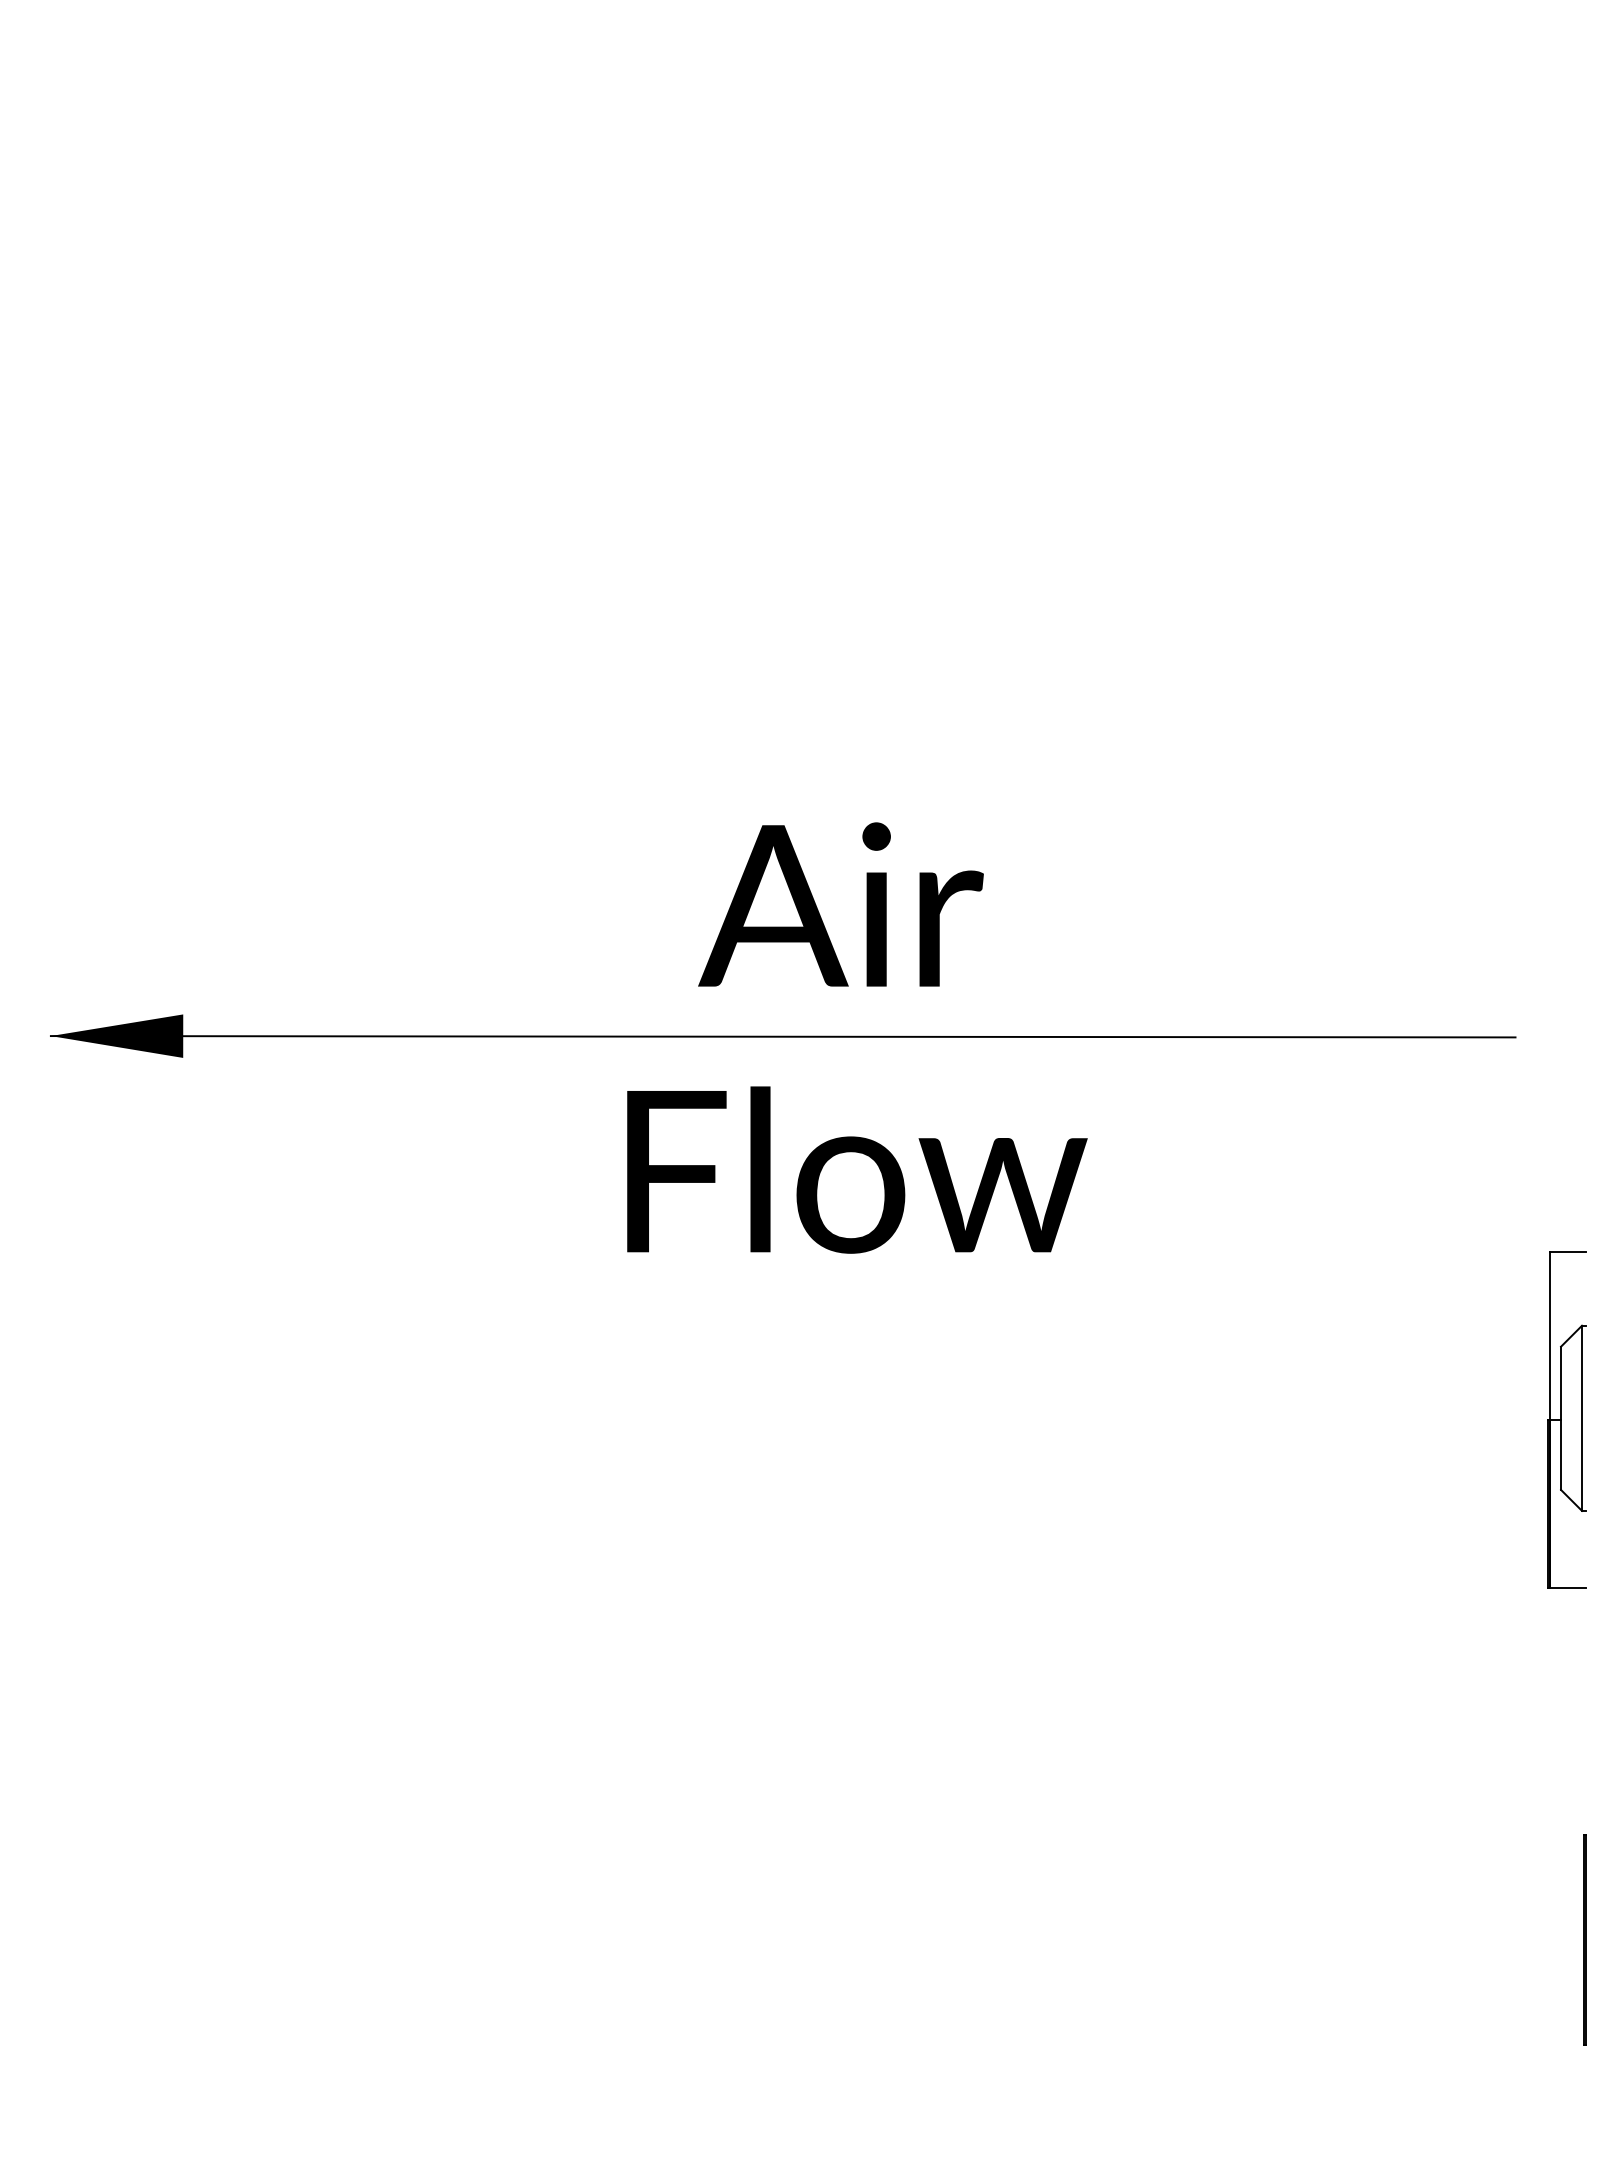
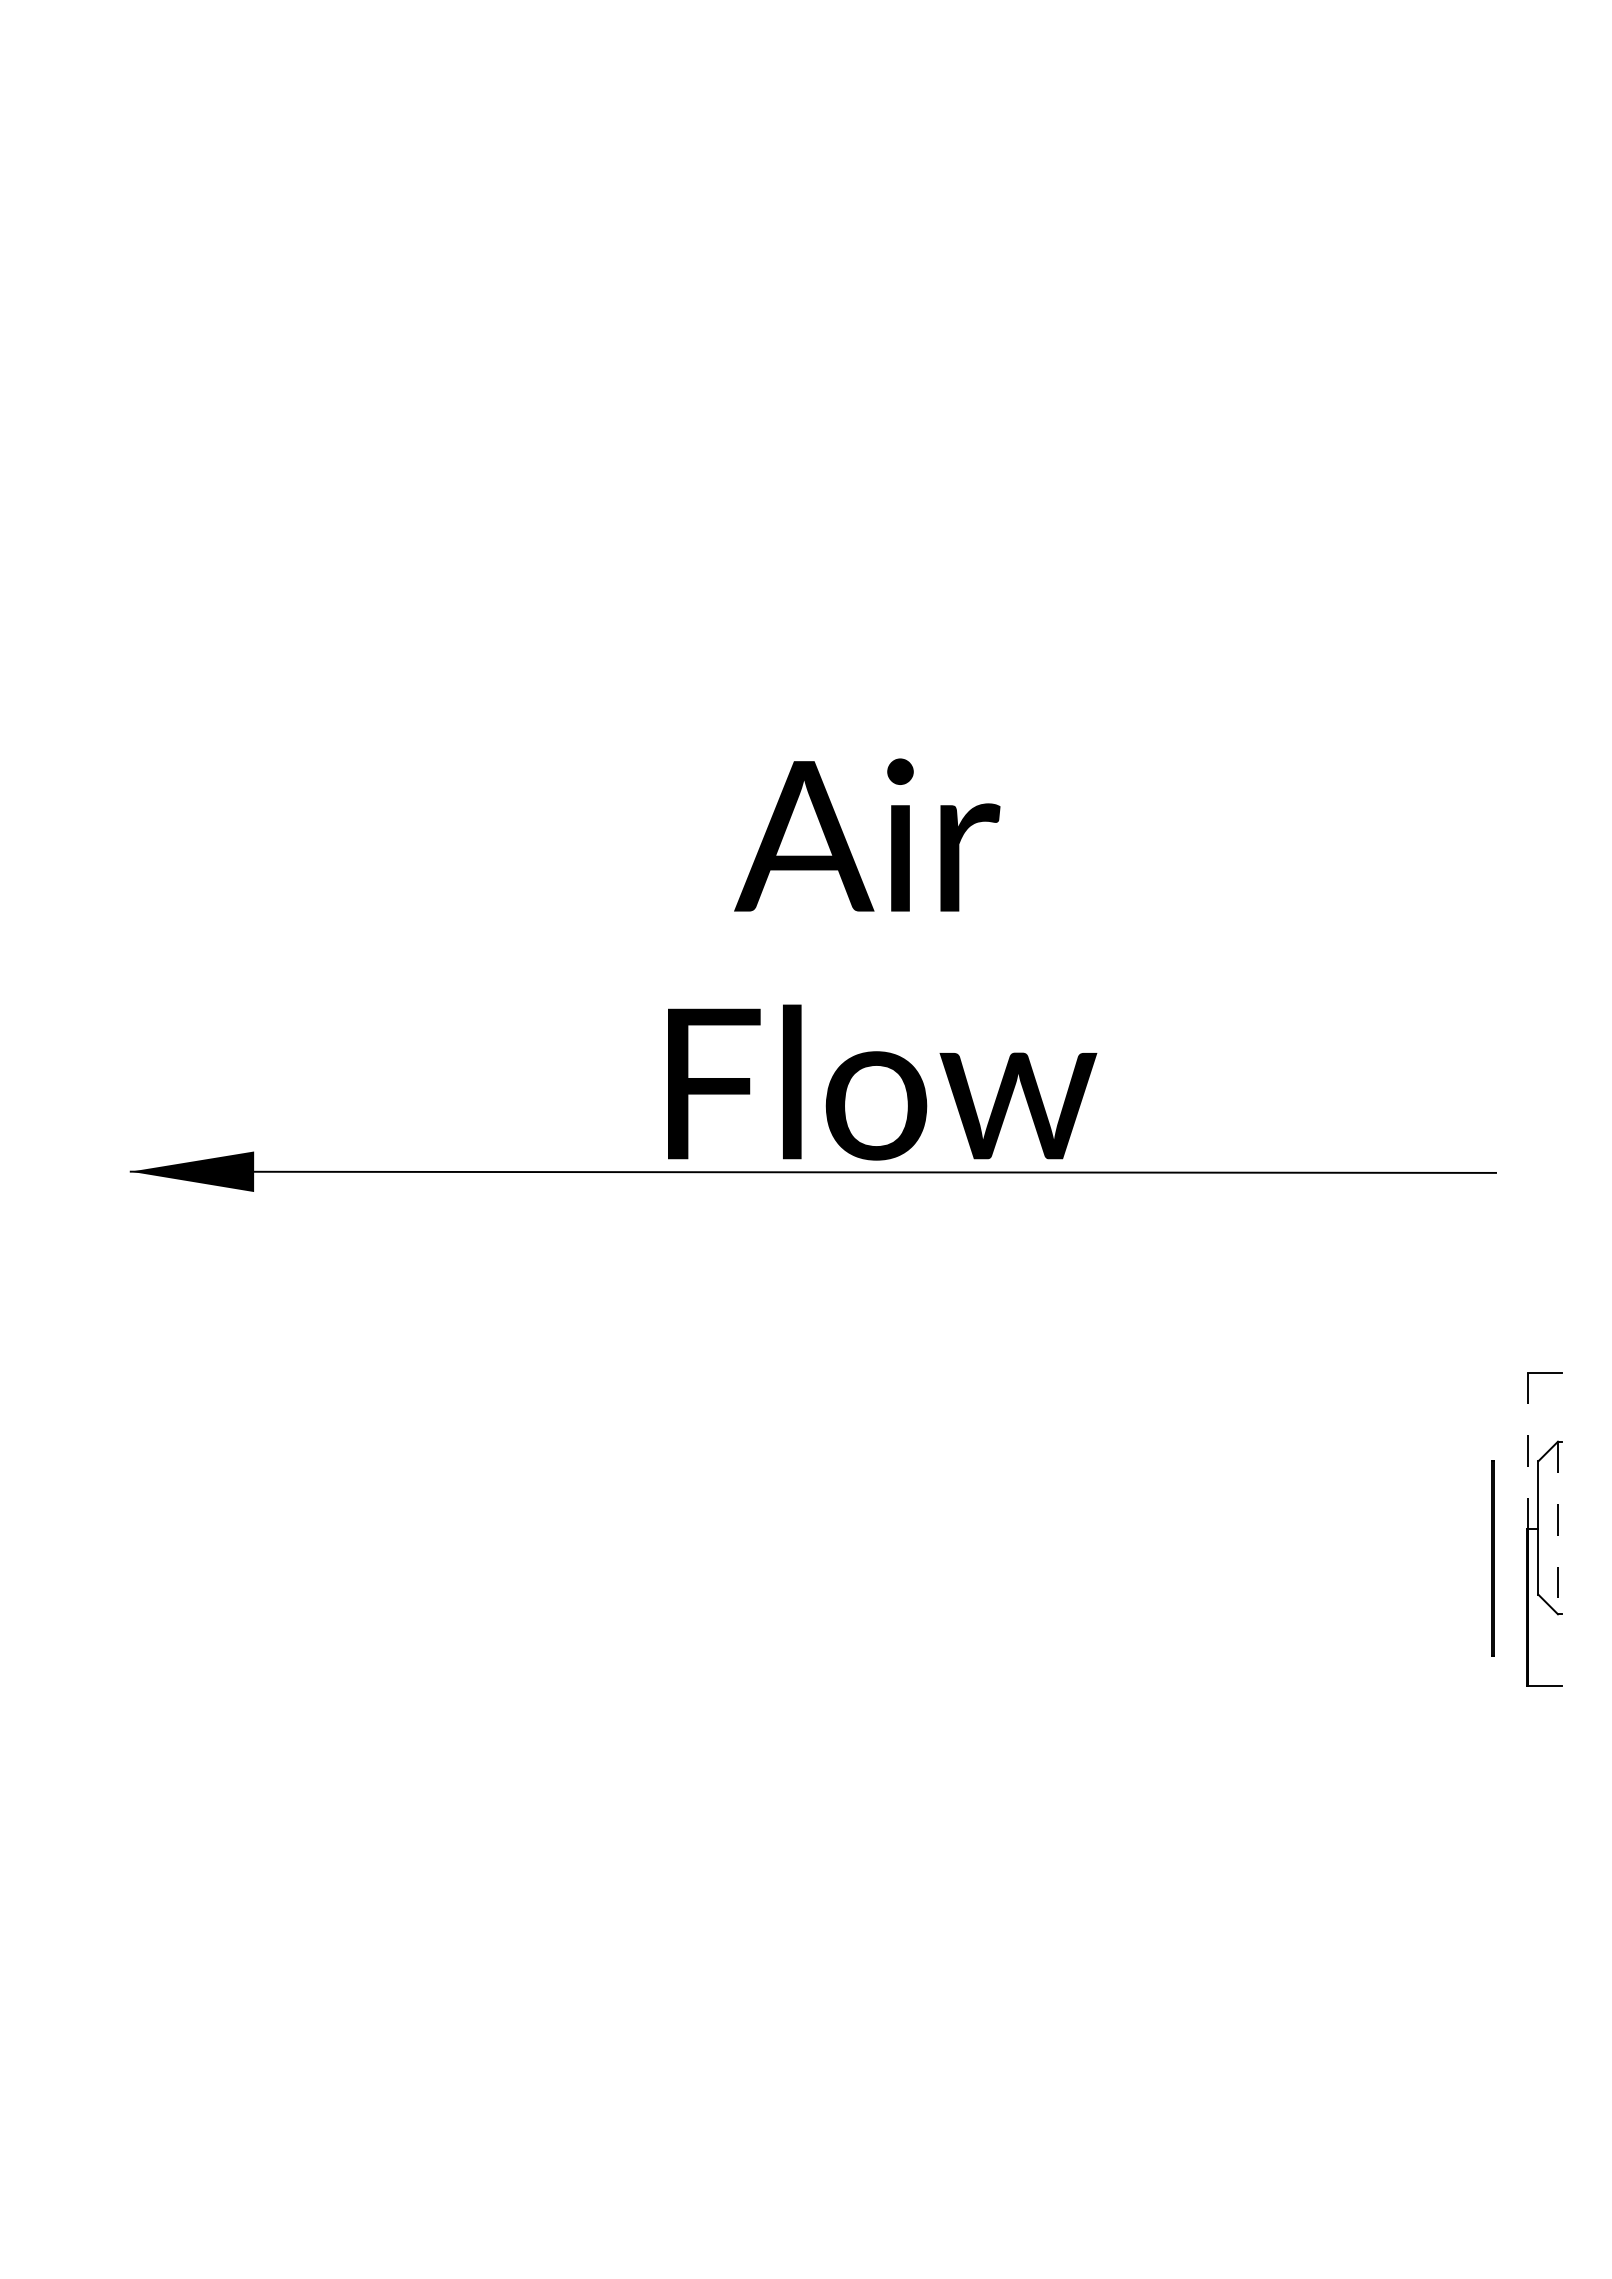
text: (857, 1038) -> (882, 959), moved
line: (1549, 1335) -> (1527, 1450), solid -> dashed
line: (1582, 1418) -> (1558, 1528), solid -> dashed
line: (1584, 1940) -> (1492, 1558), moved

